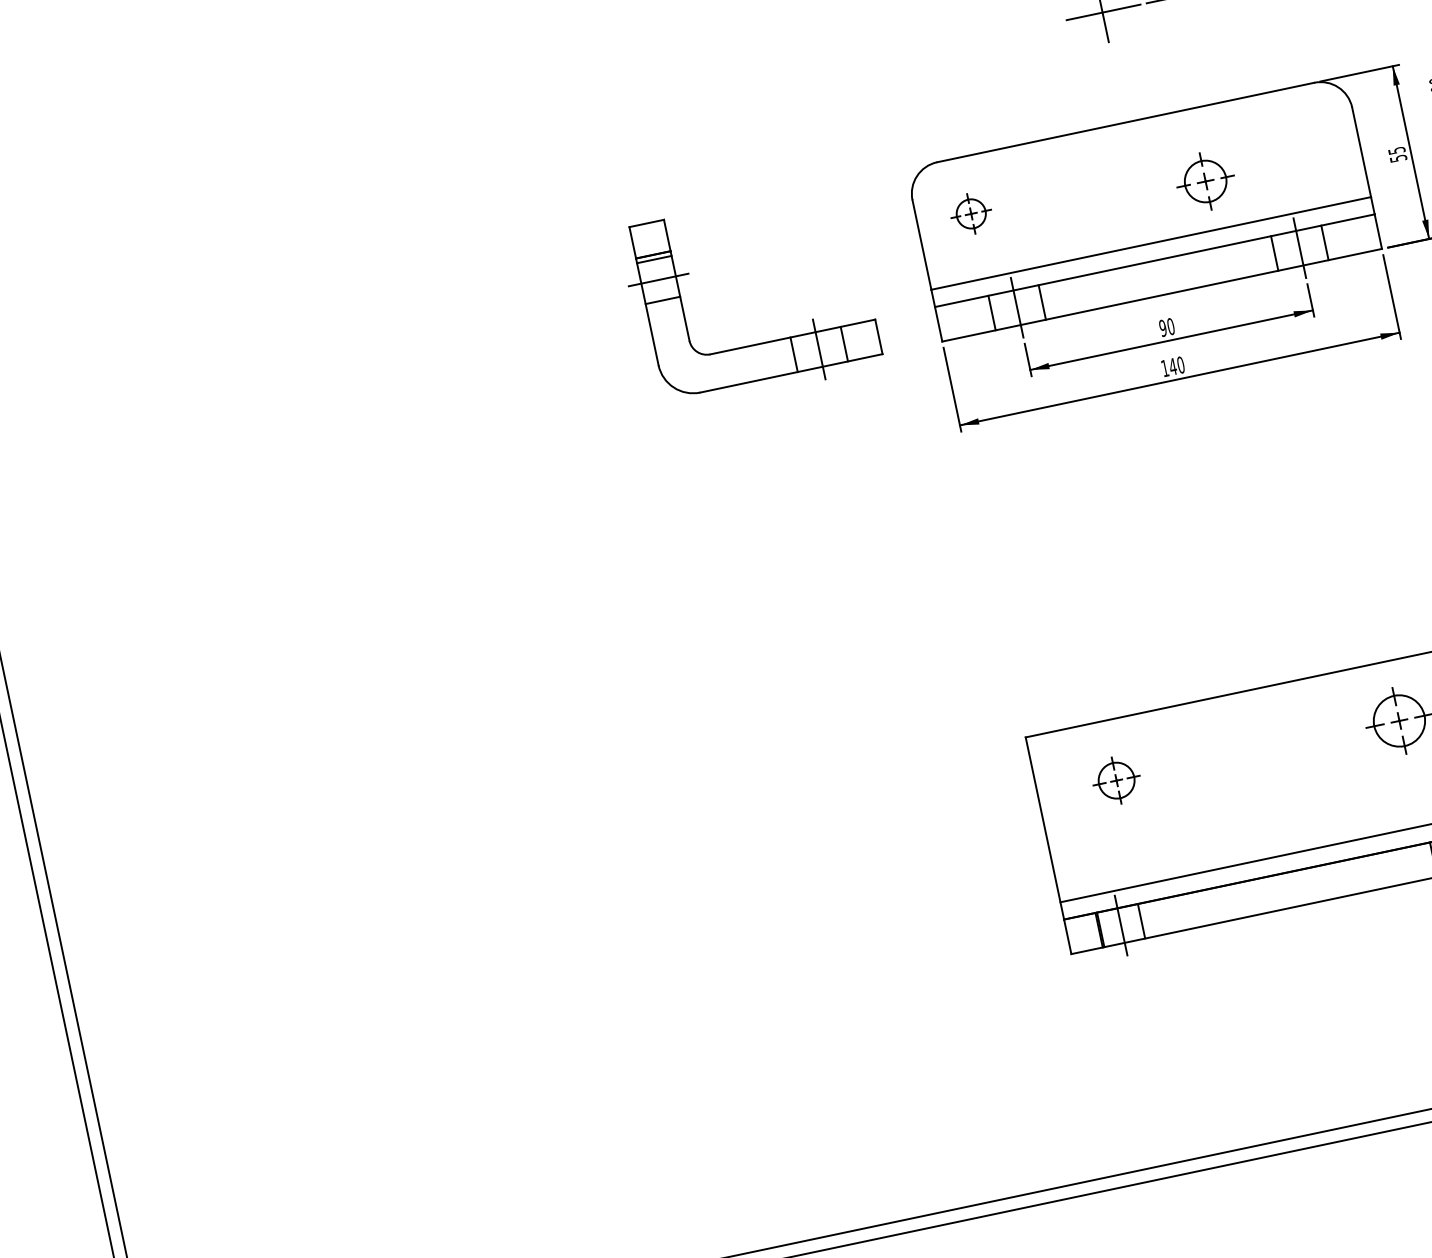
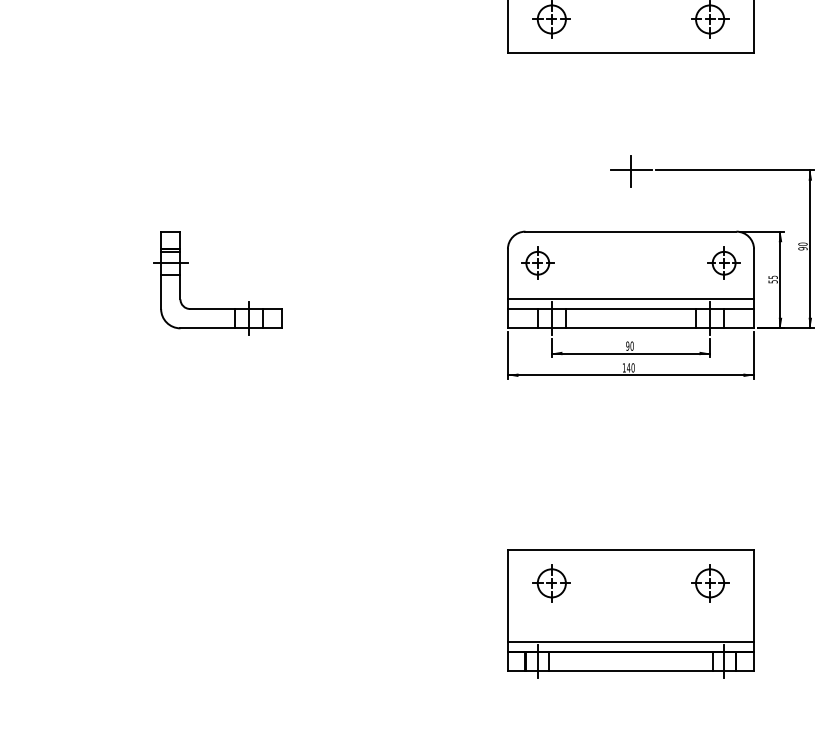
part: (1204, 180) -> (723, 262), moved
part: (970, 212) -> (537, 262), size x1.43
part: (759, 343) -> (217, 308), moved
part: (1116, 780) -> (551, 583), size x1.43

